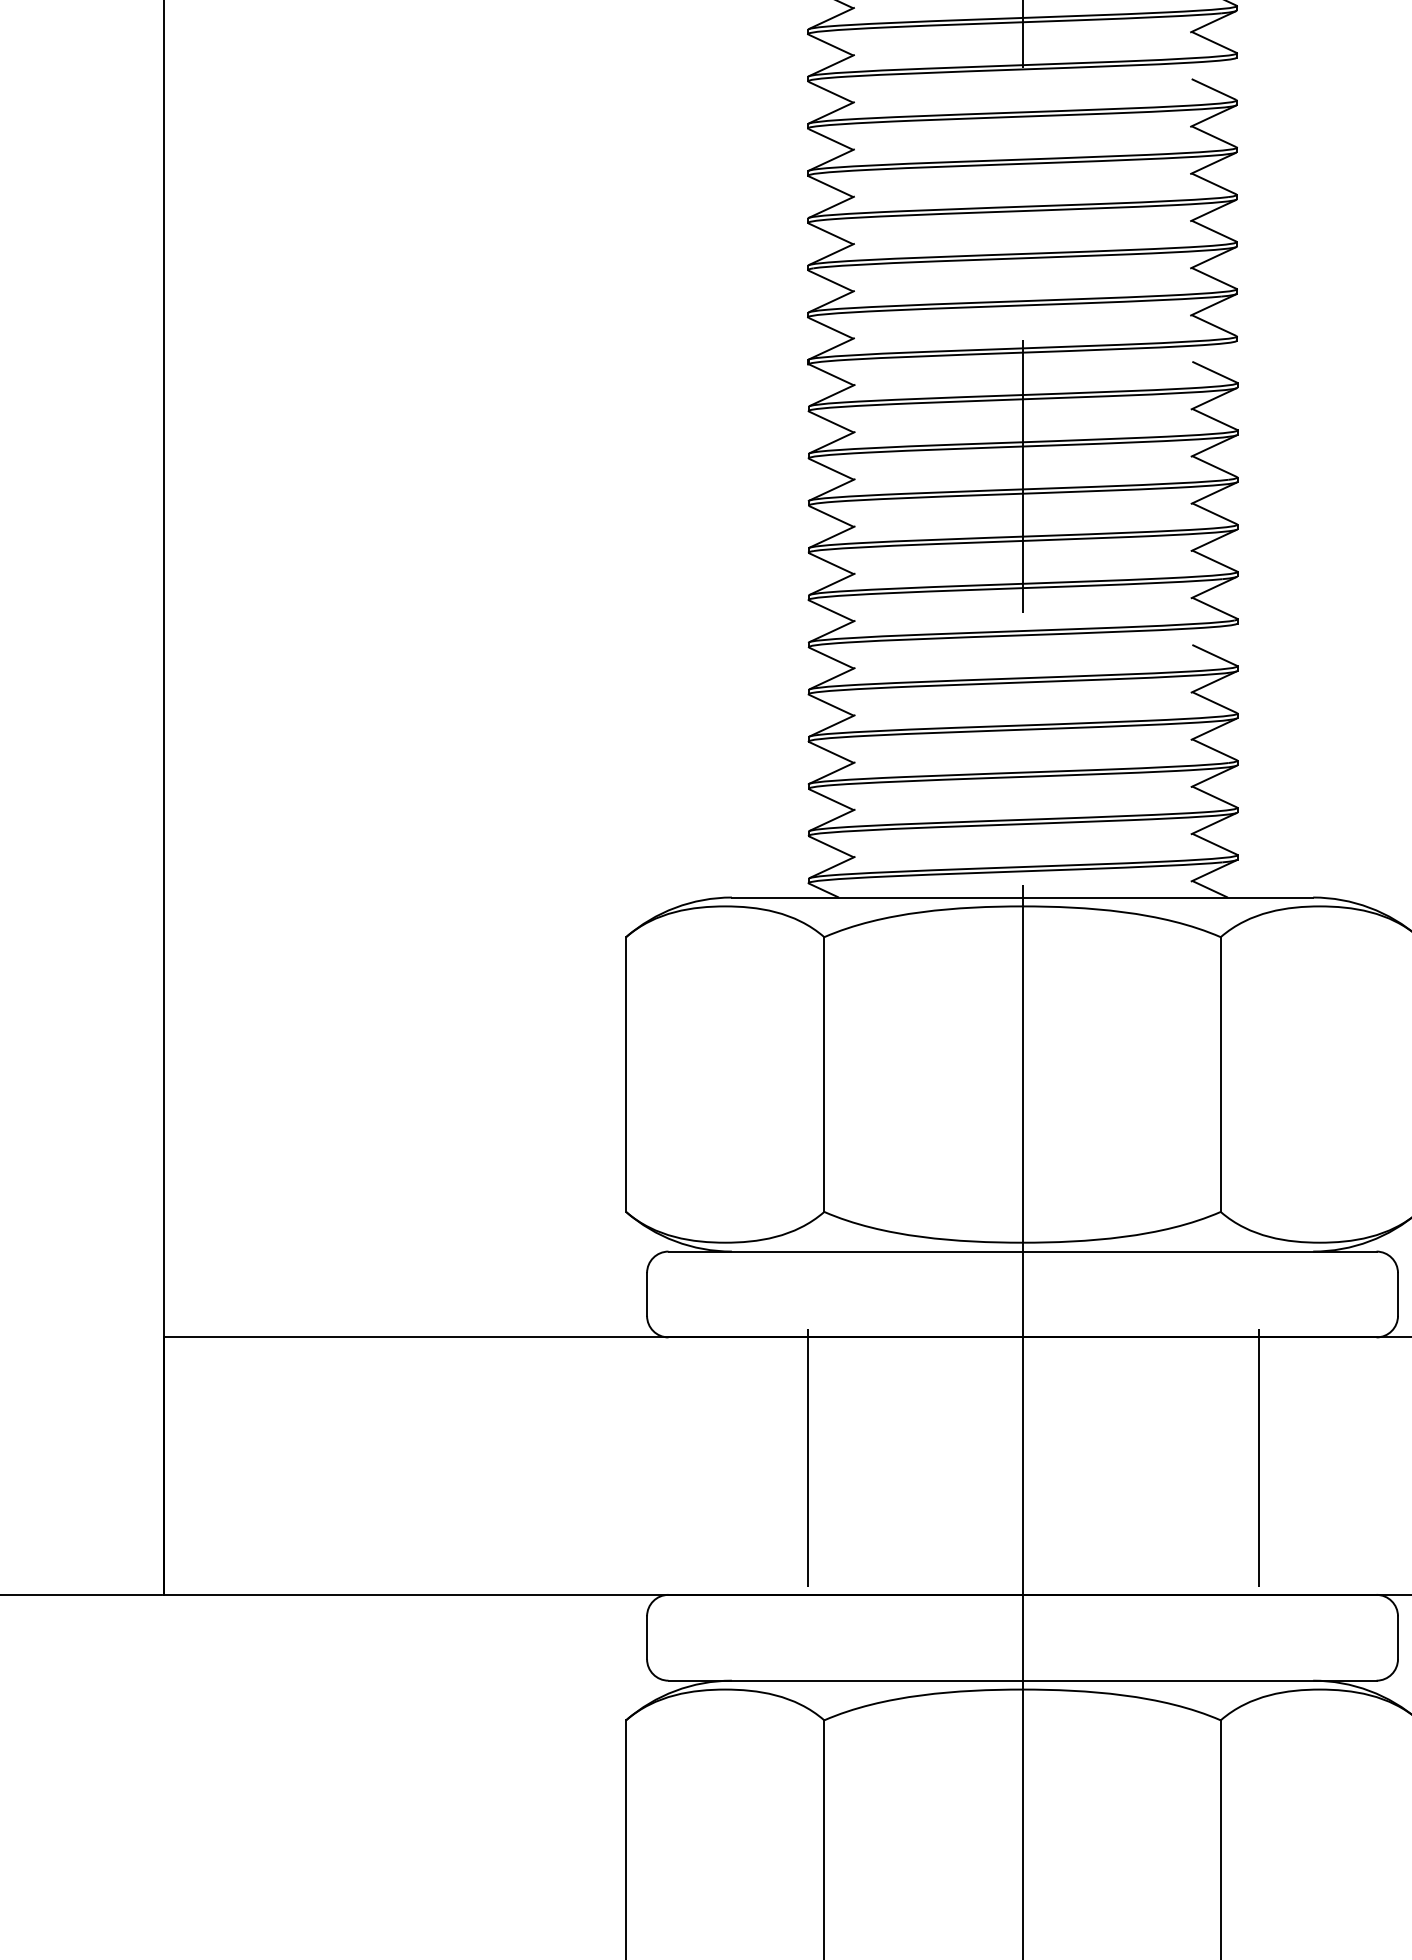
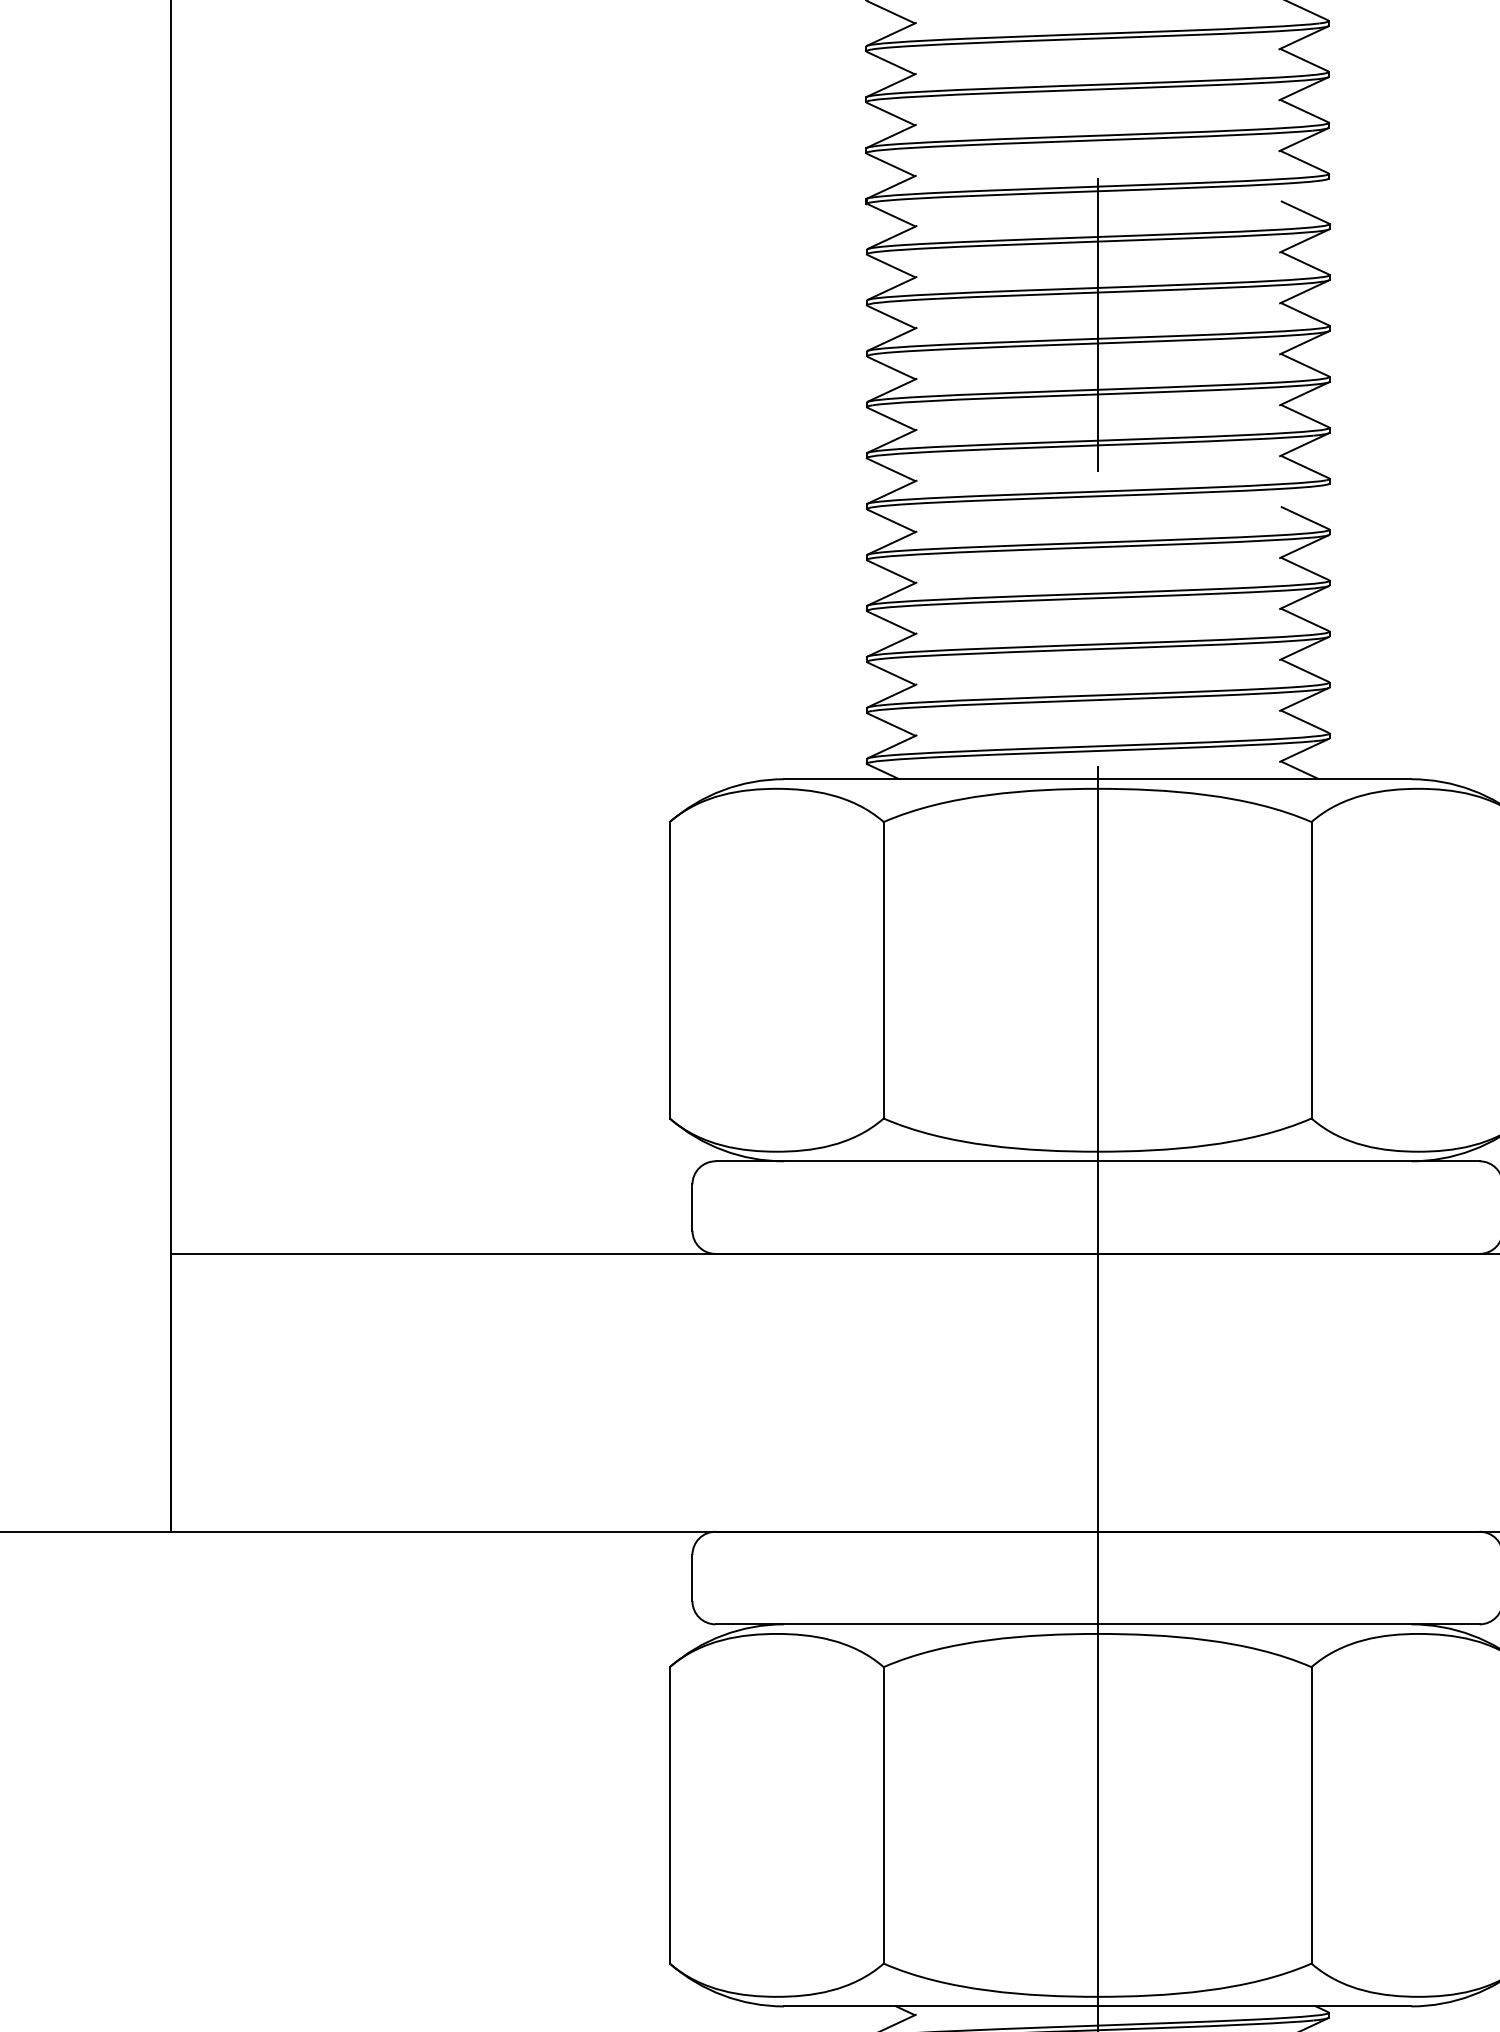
line: (807, 1457) -> (865, 1383), removed
line: (1259, 1457) -> (1353, 1383), removed

